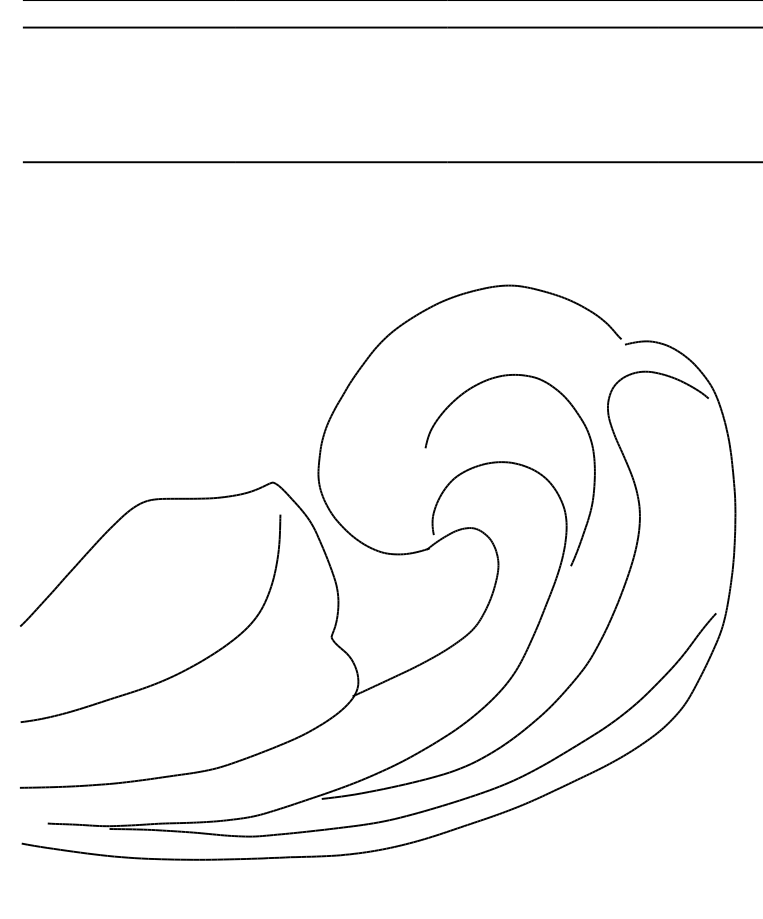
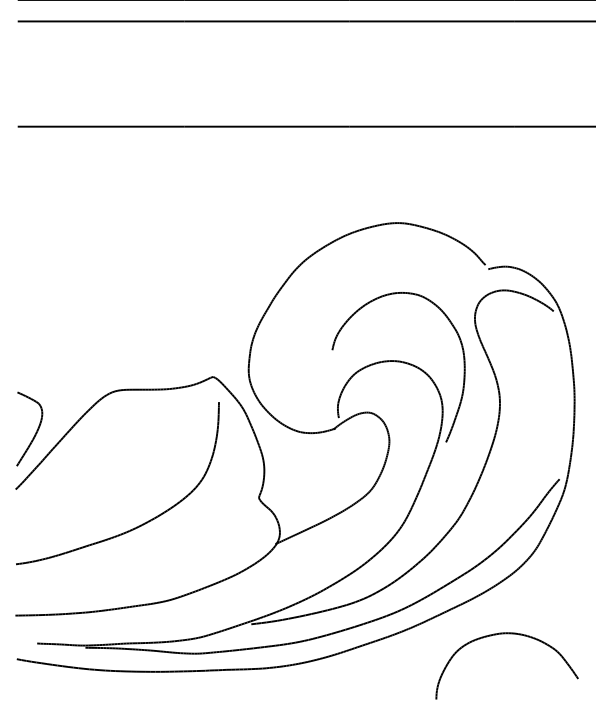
part: (46, 552) -> (36, 431), added
part: (648, 811) -> (506, 634), added

